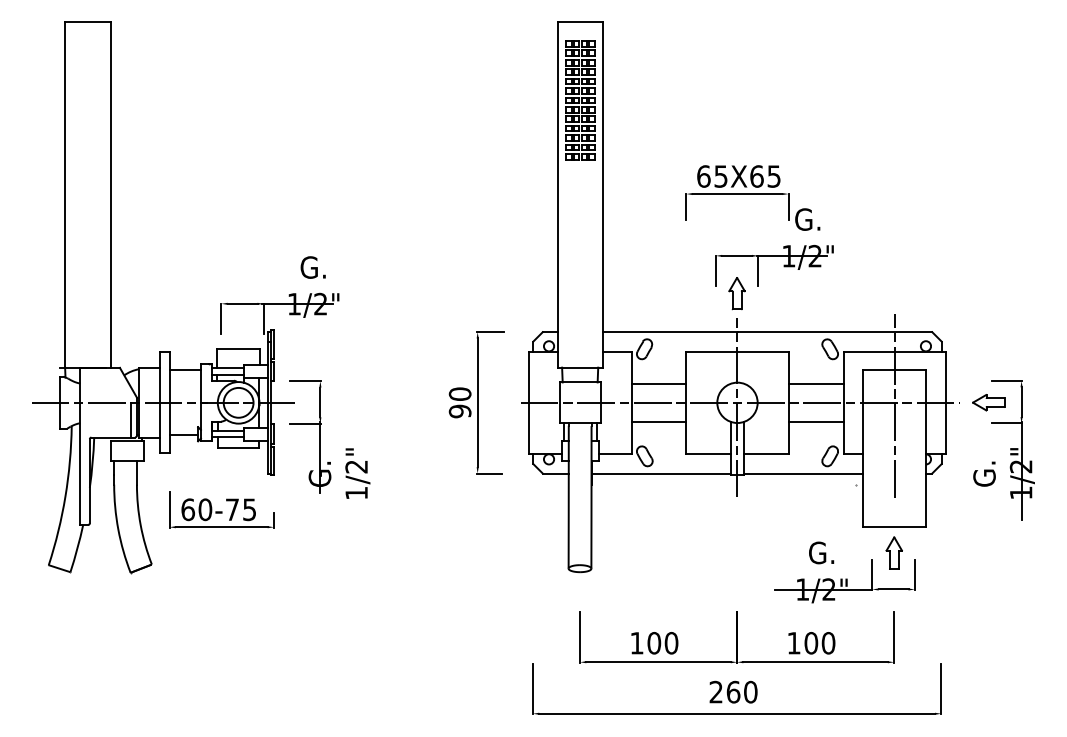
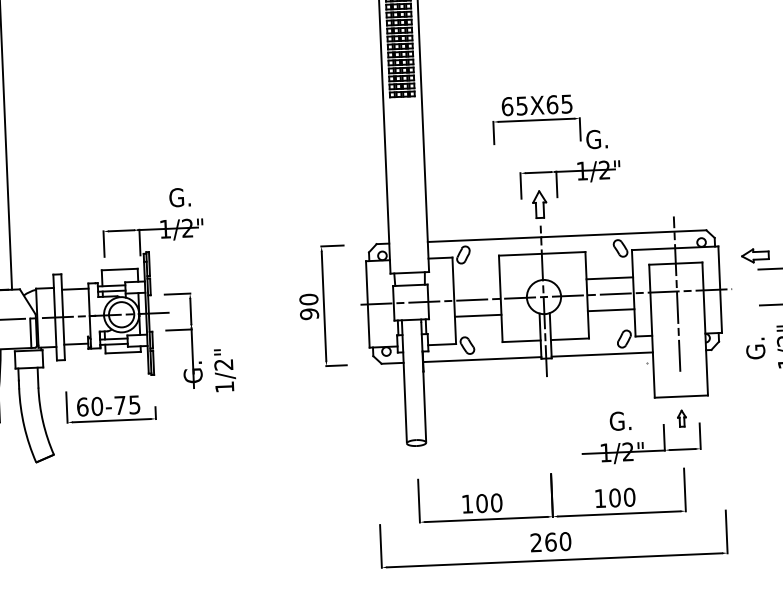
line: (658, 384) -> (476, 284), removed
part: (988, 402) -> (755, 255), moved
part: (893, 552) -> (681, 418), size x0.6

